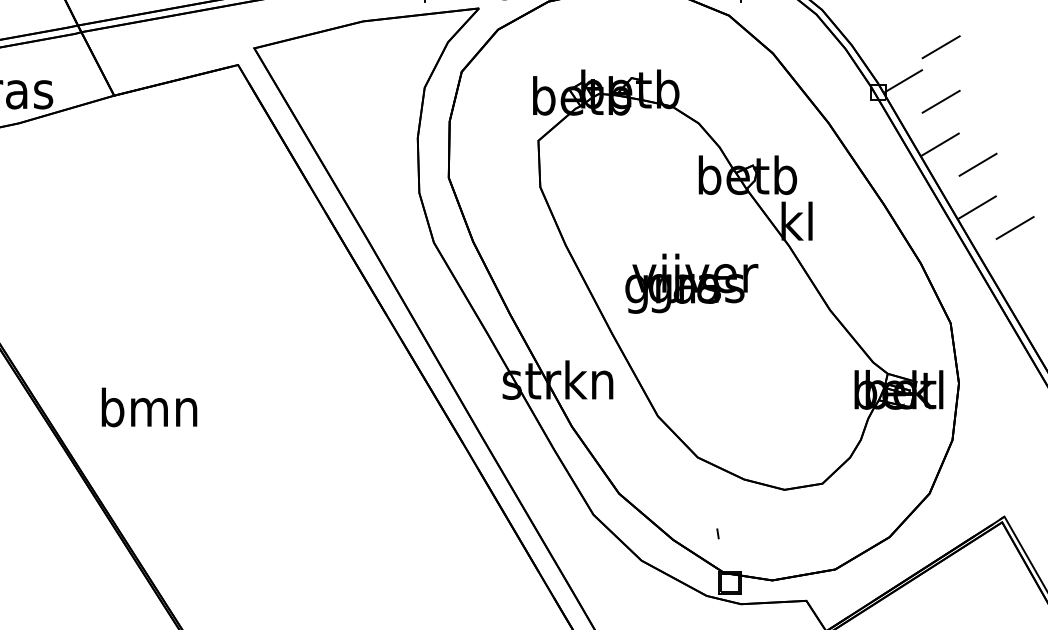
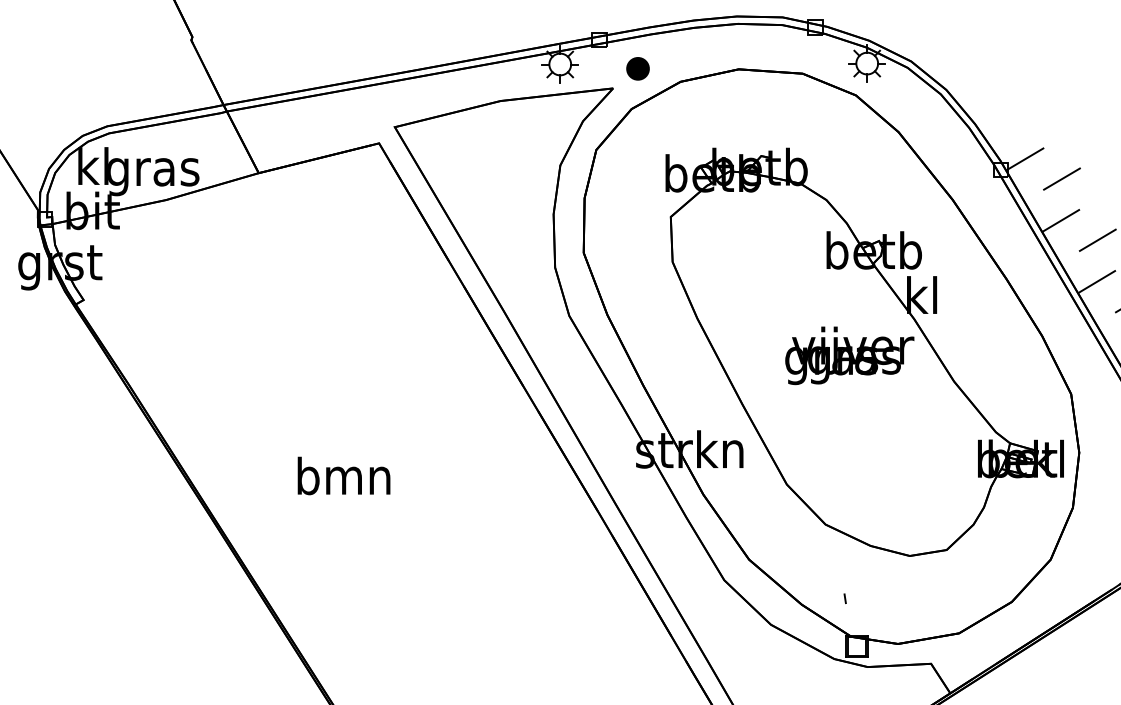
line: (940, 46) -> (1061, 125), removed
text: (691, 283) -> (849, 355), moved
text: (148, 406) -> (343, 475), moved

